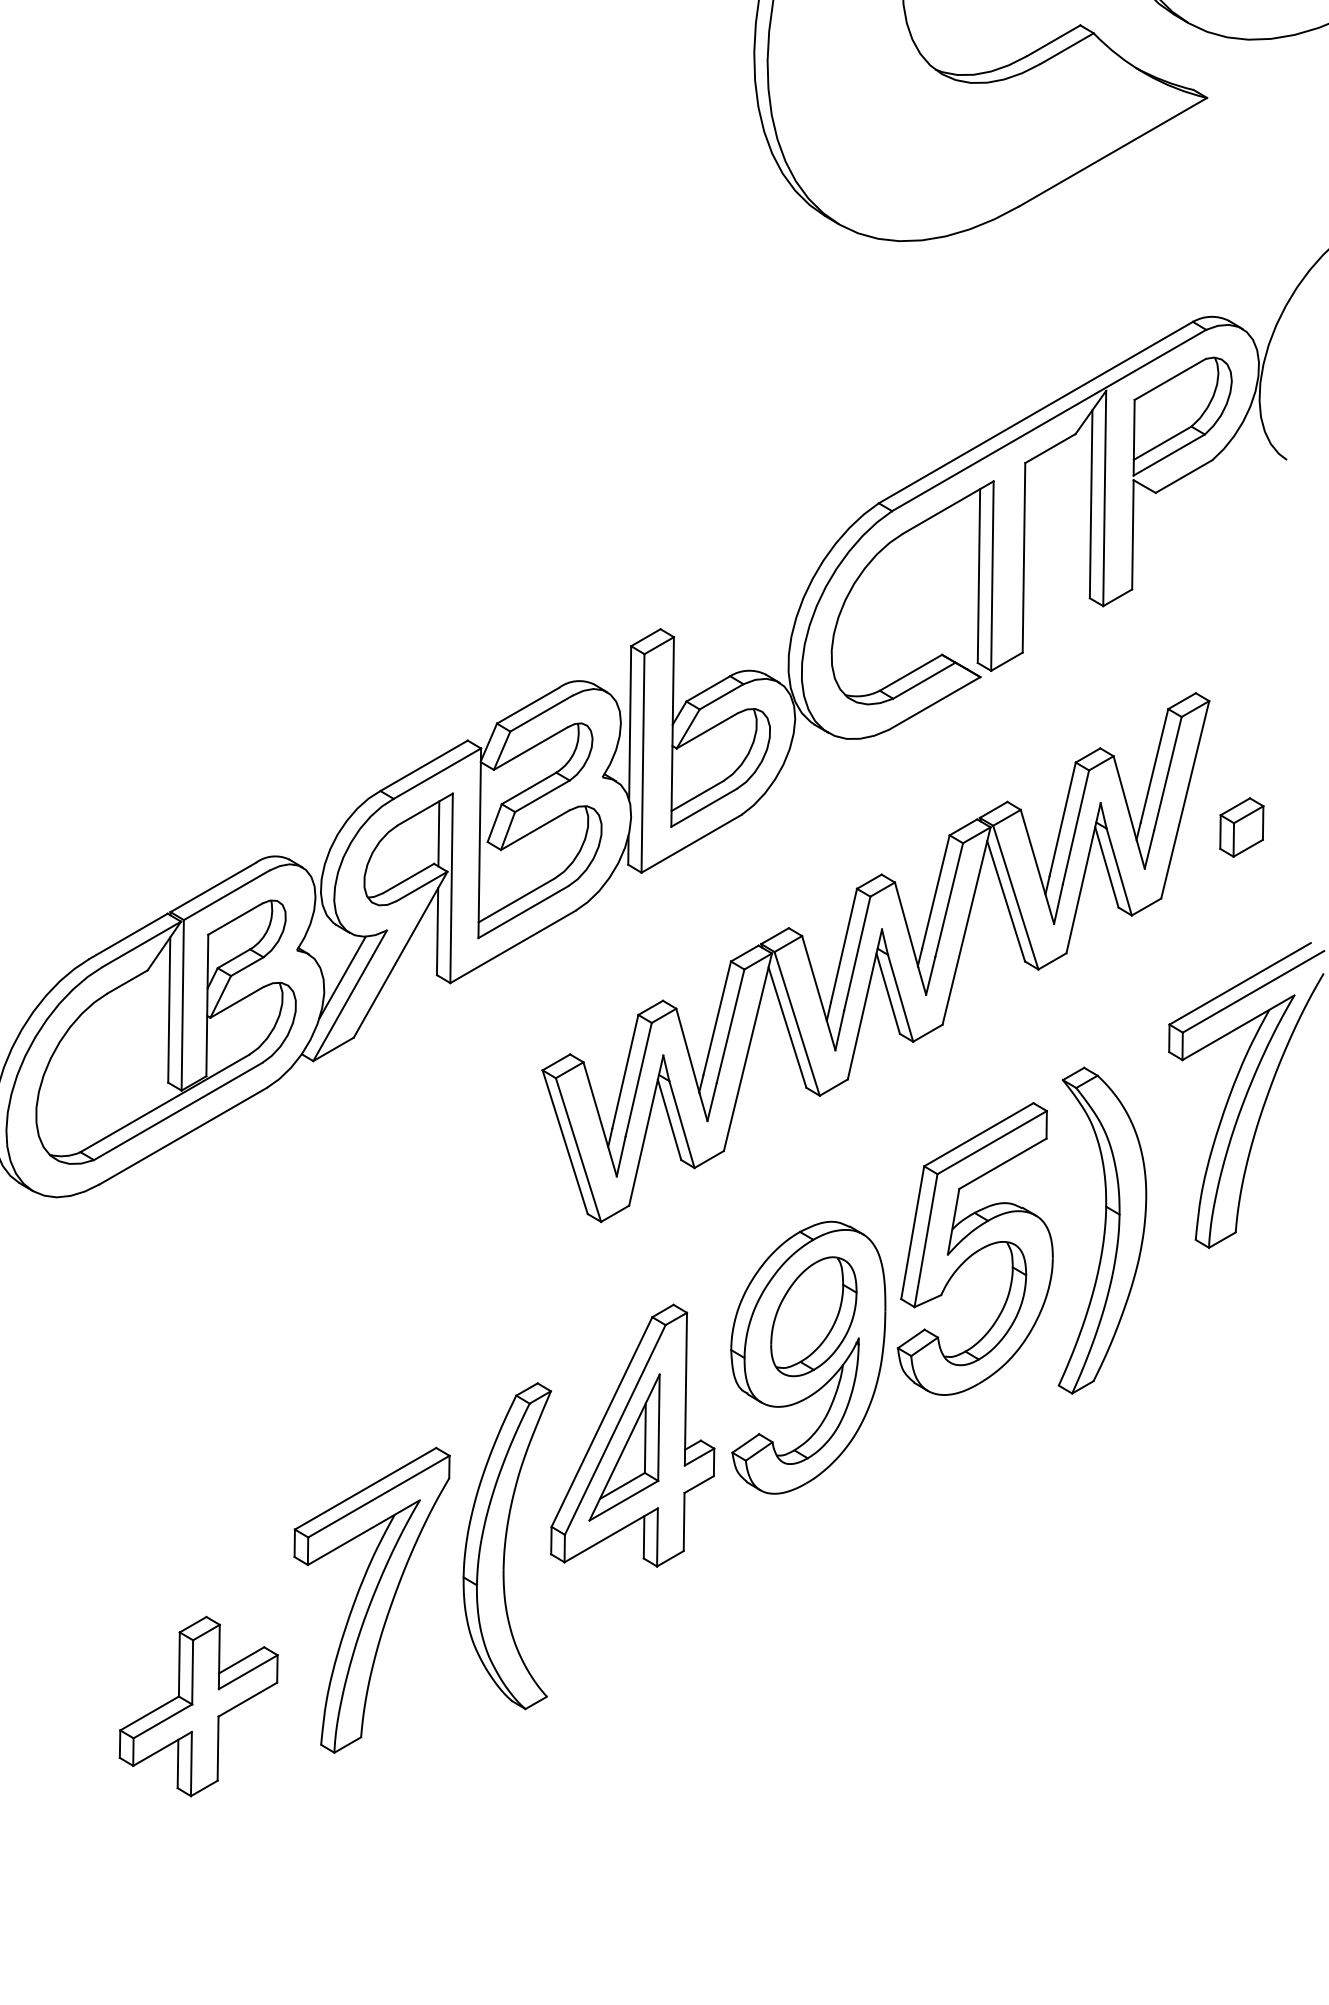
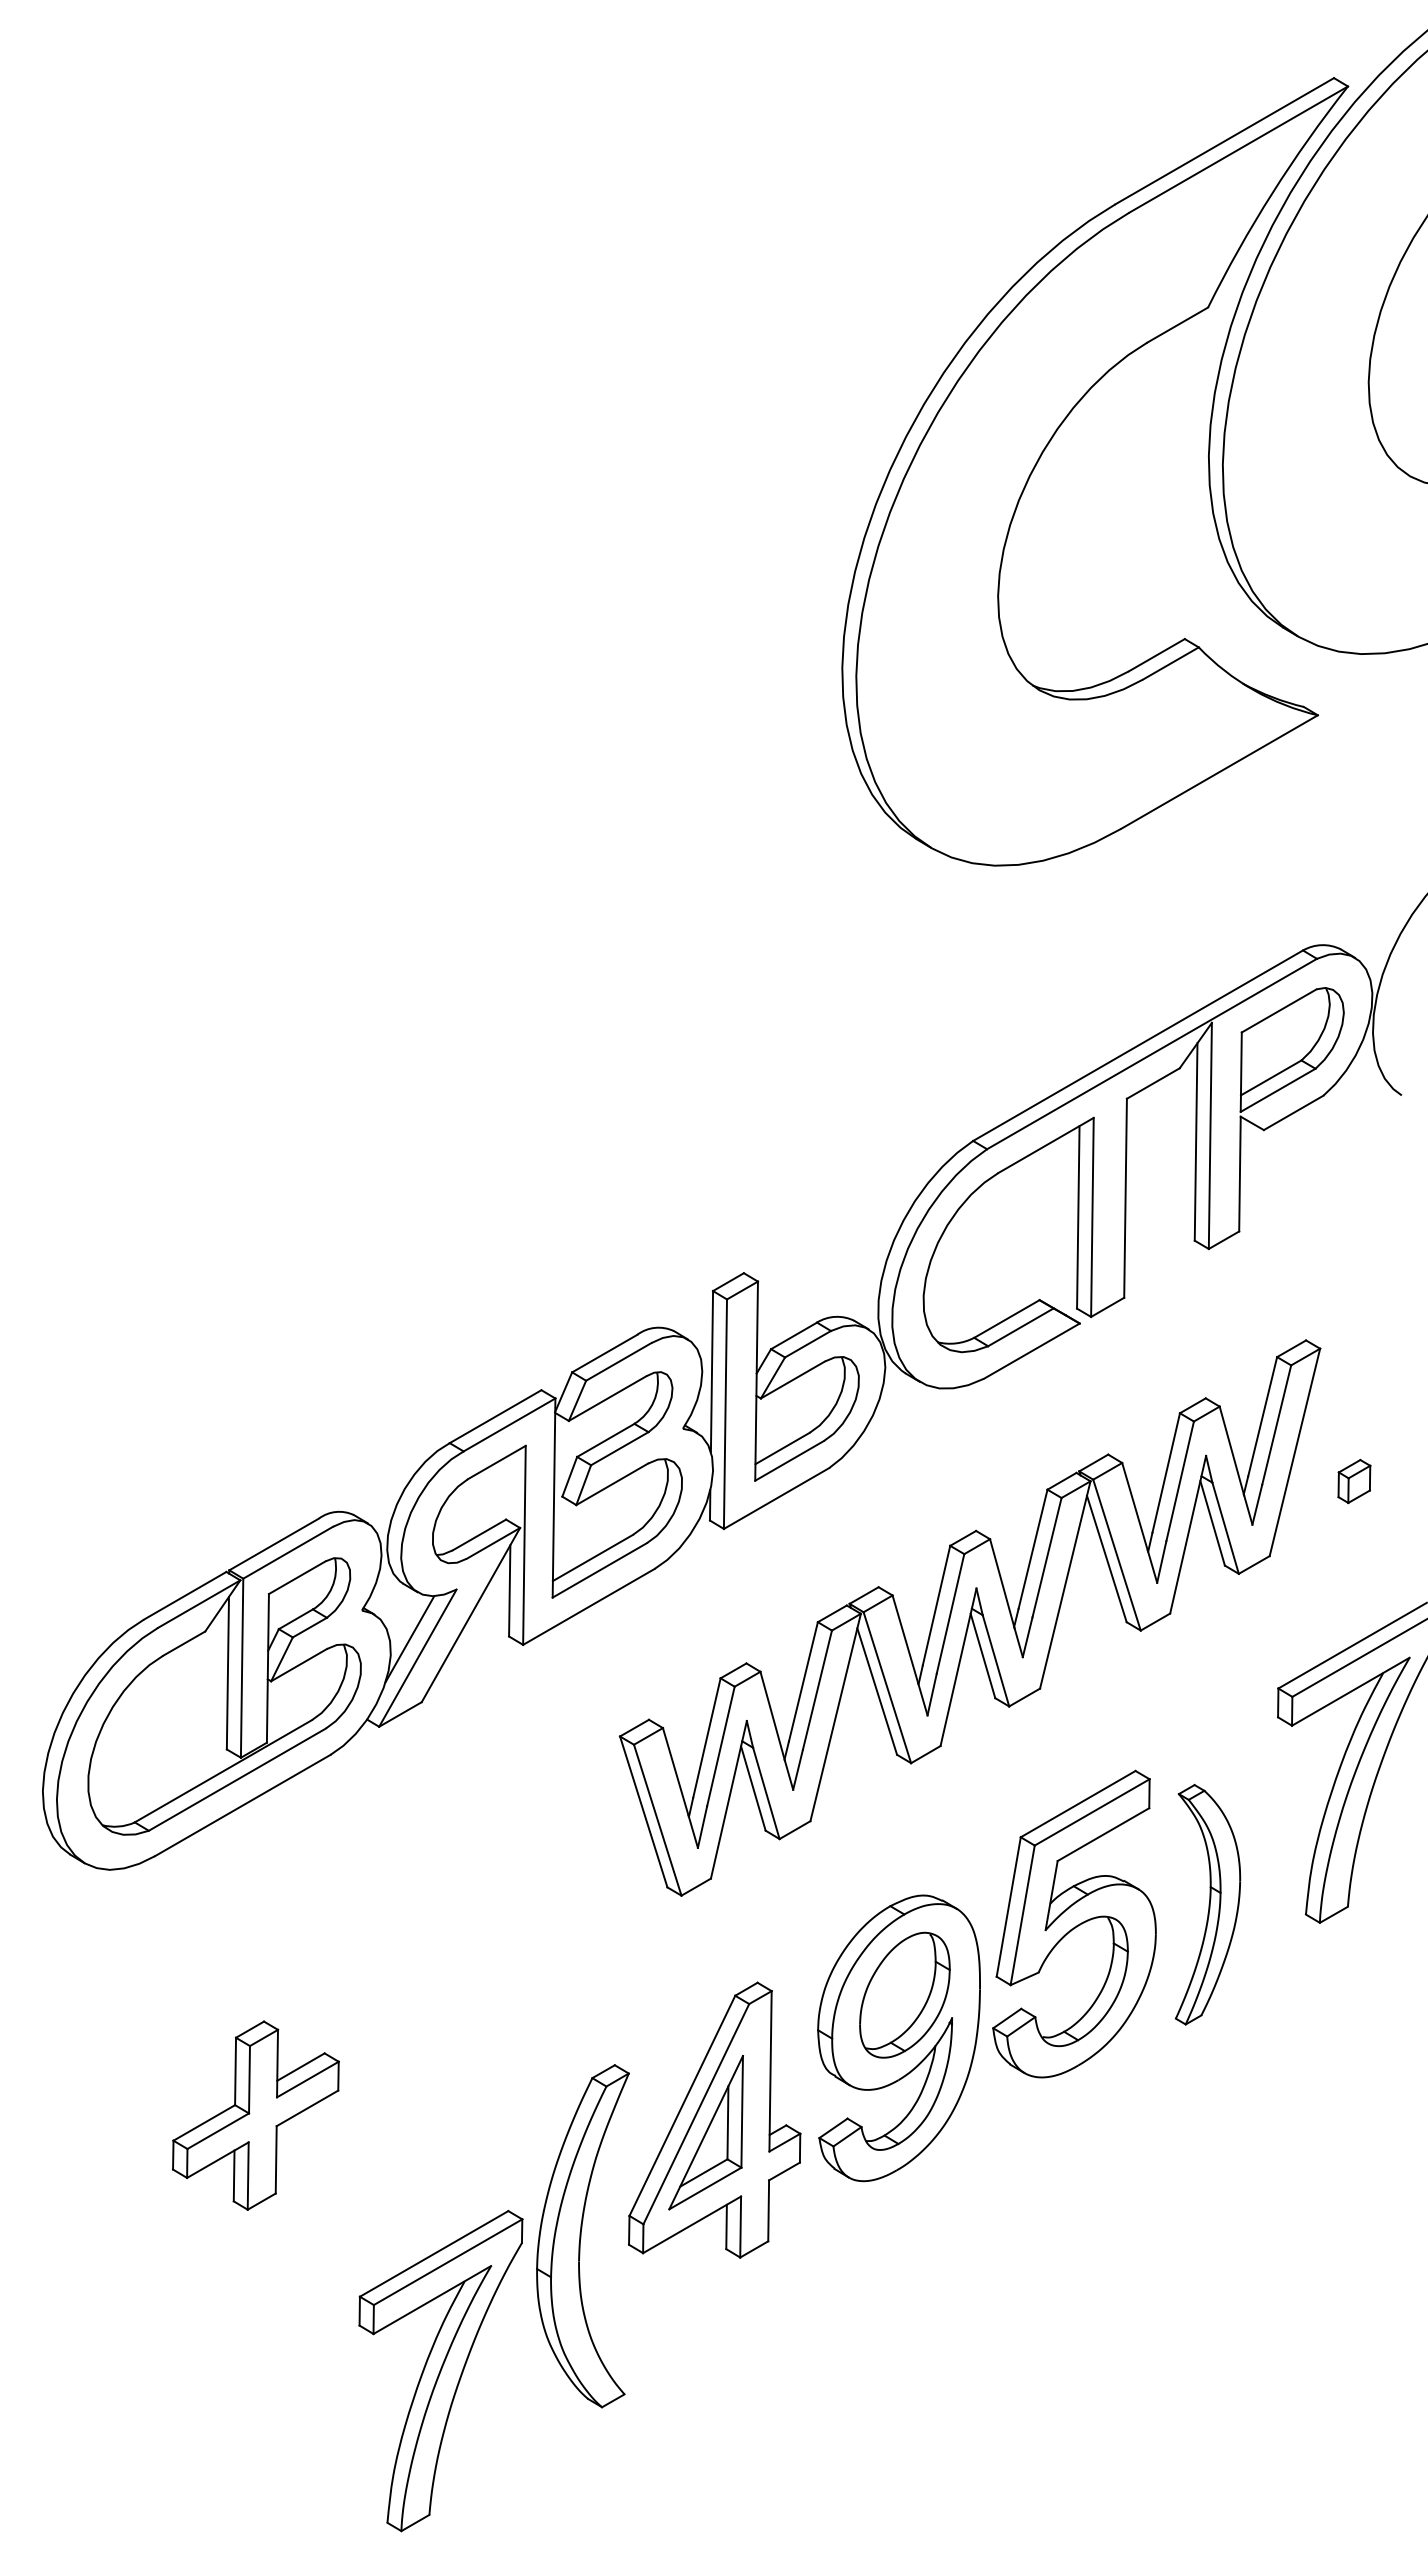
part: (1241, 827) -> (1354, 1481), size x0.7
line: (438, 834) -> (510, 1488), removed
part: (1101, 1230) -> (1207, 1904), size x0.7
part: (371, 1600) -> (440, 2371), moved
part: (198, 1706) -> (255, 2115), moved

